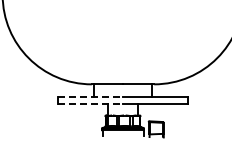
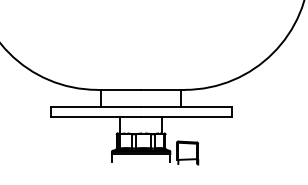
line: (91, 96) -> (97, 106), dashed -> solid
line: (91, 103) -> (97, 116), dashed -> solid

